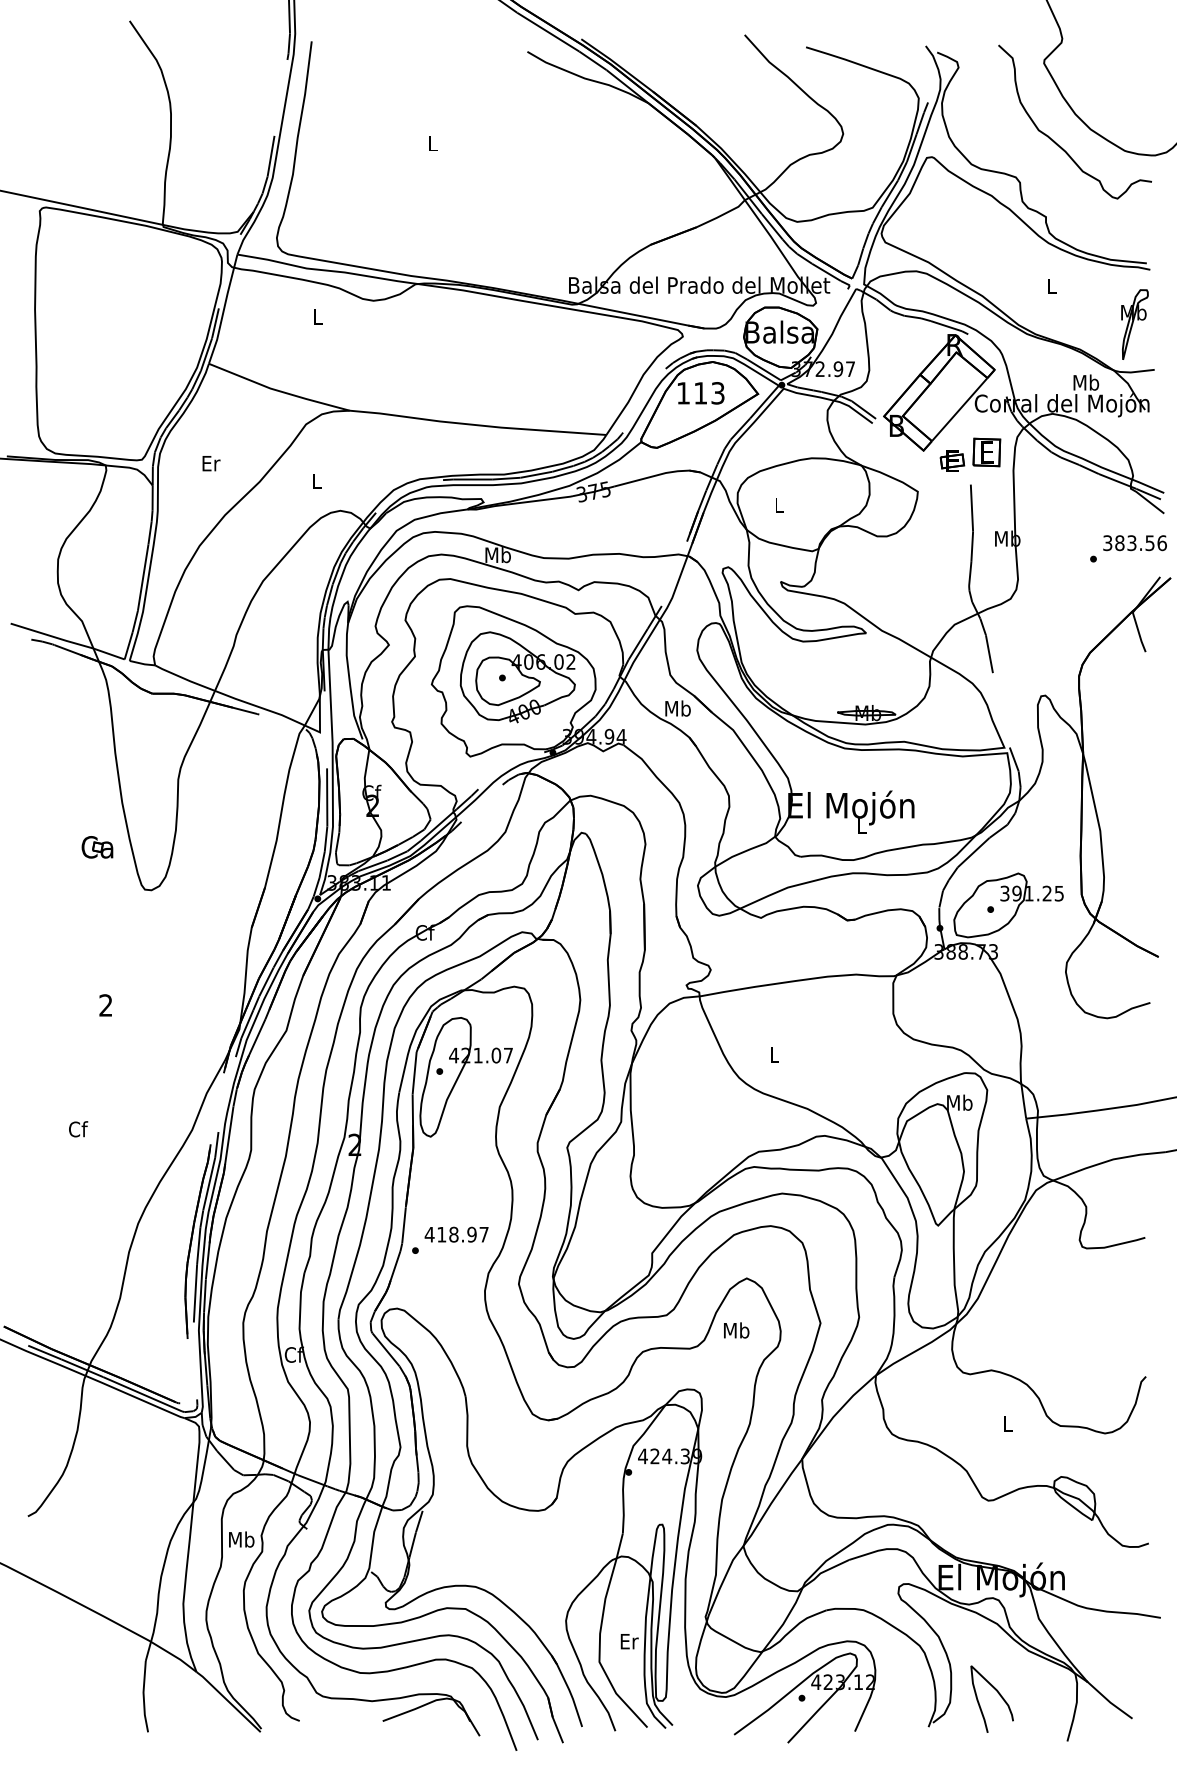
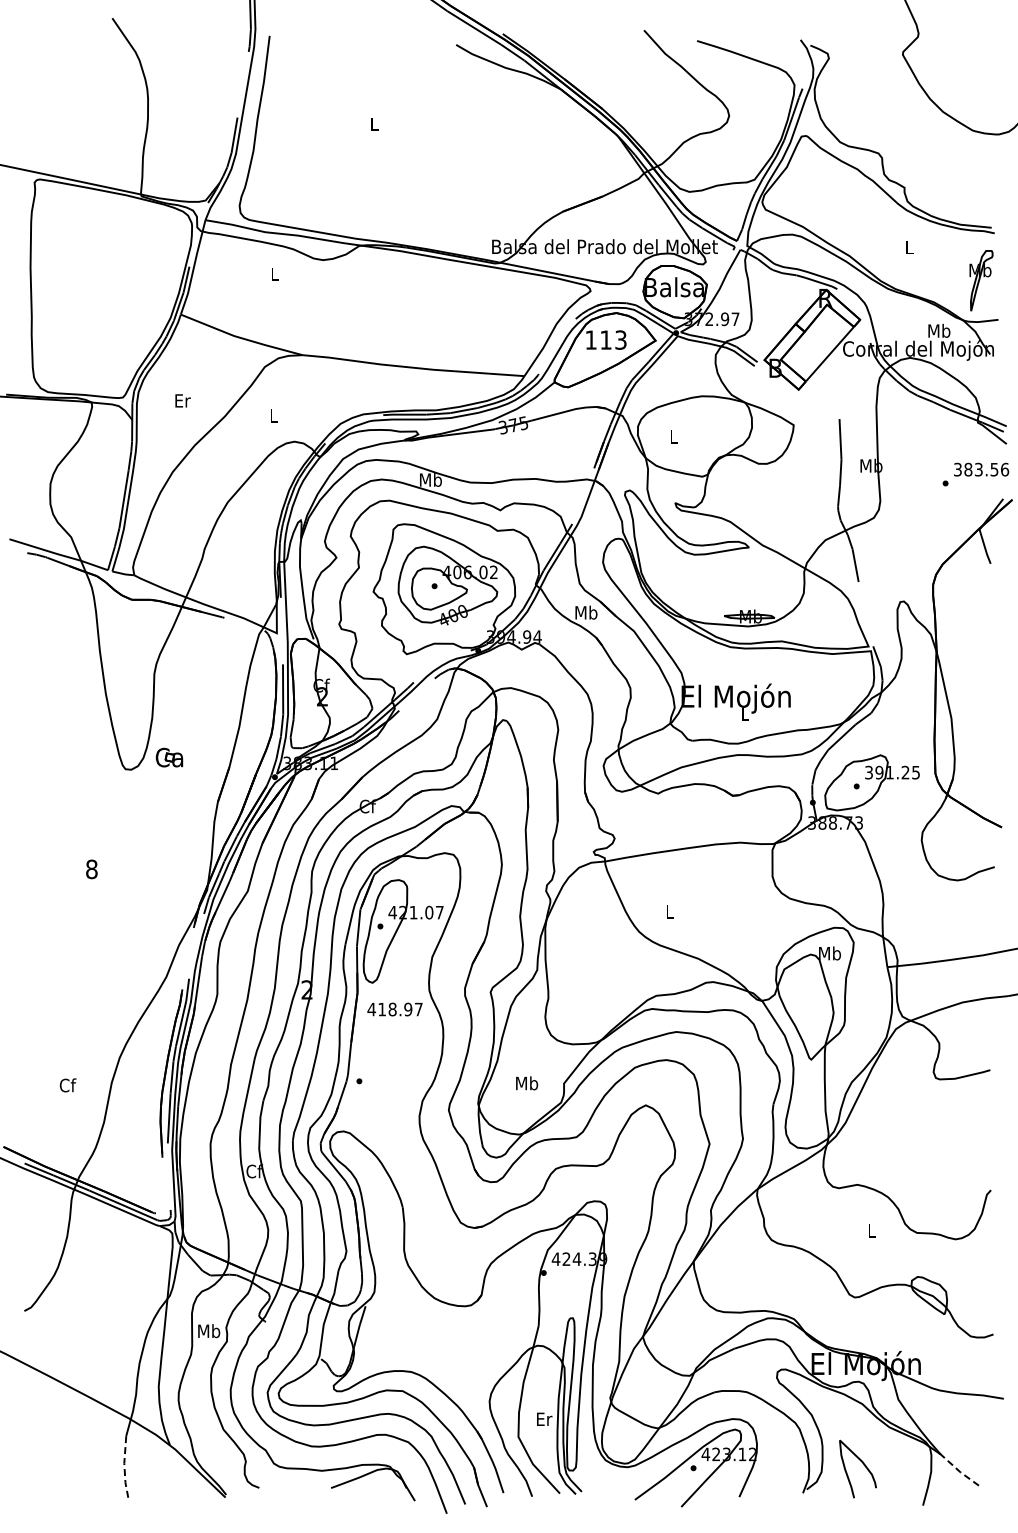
curve: (1057, 142) -> (914, 123), removed
part: (969, 453) -> (838, 392), removed
part: (97, 847) -> (169, 757), moved
text: (105, 1005) -> (91, 869), 2 -> 8
text: (77, 1129) -> (67, 1085), moved
text: (456, 1234) -> (394, 1009), moved
text: (737, 1330) -> (527, 1083), moved
line: (143, 1697) -> (124, 1467), solid -> dashed
line: (1109, 1701) -> (959, 1471), solid -> dashed

